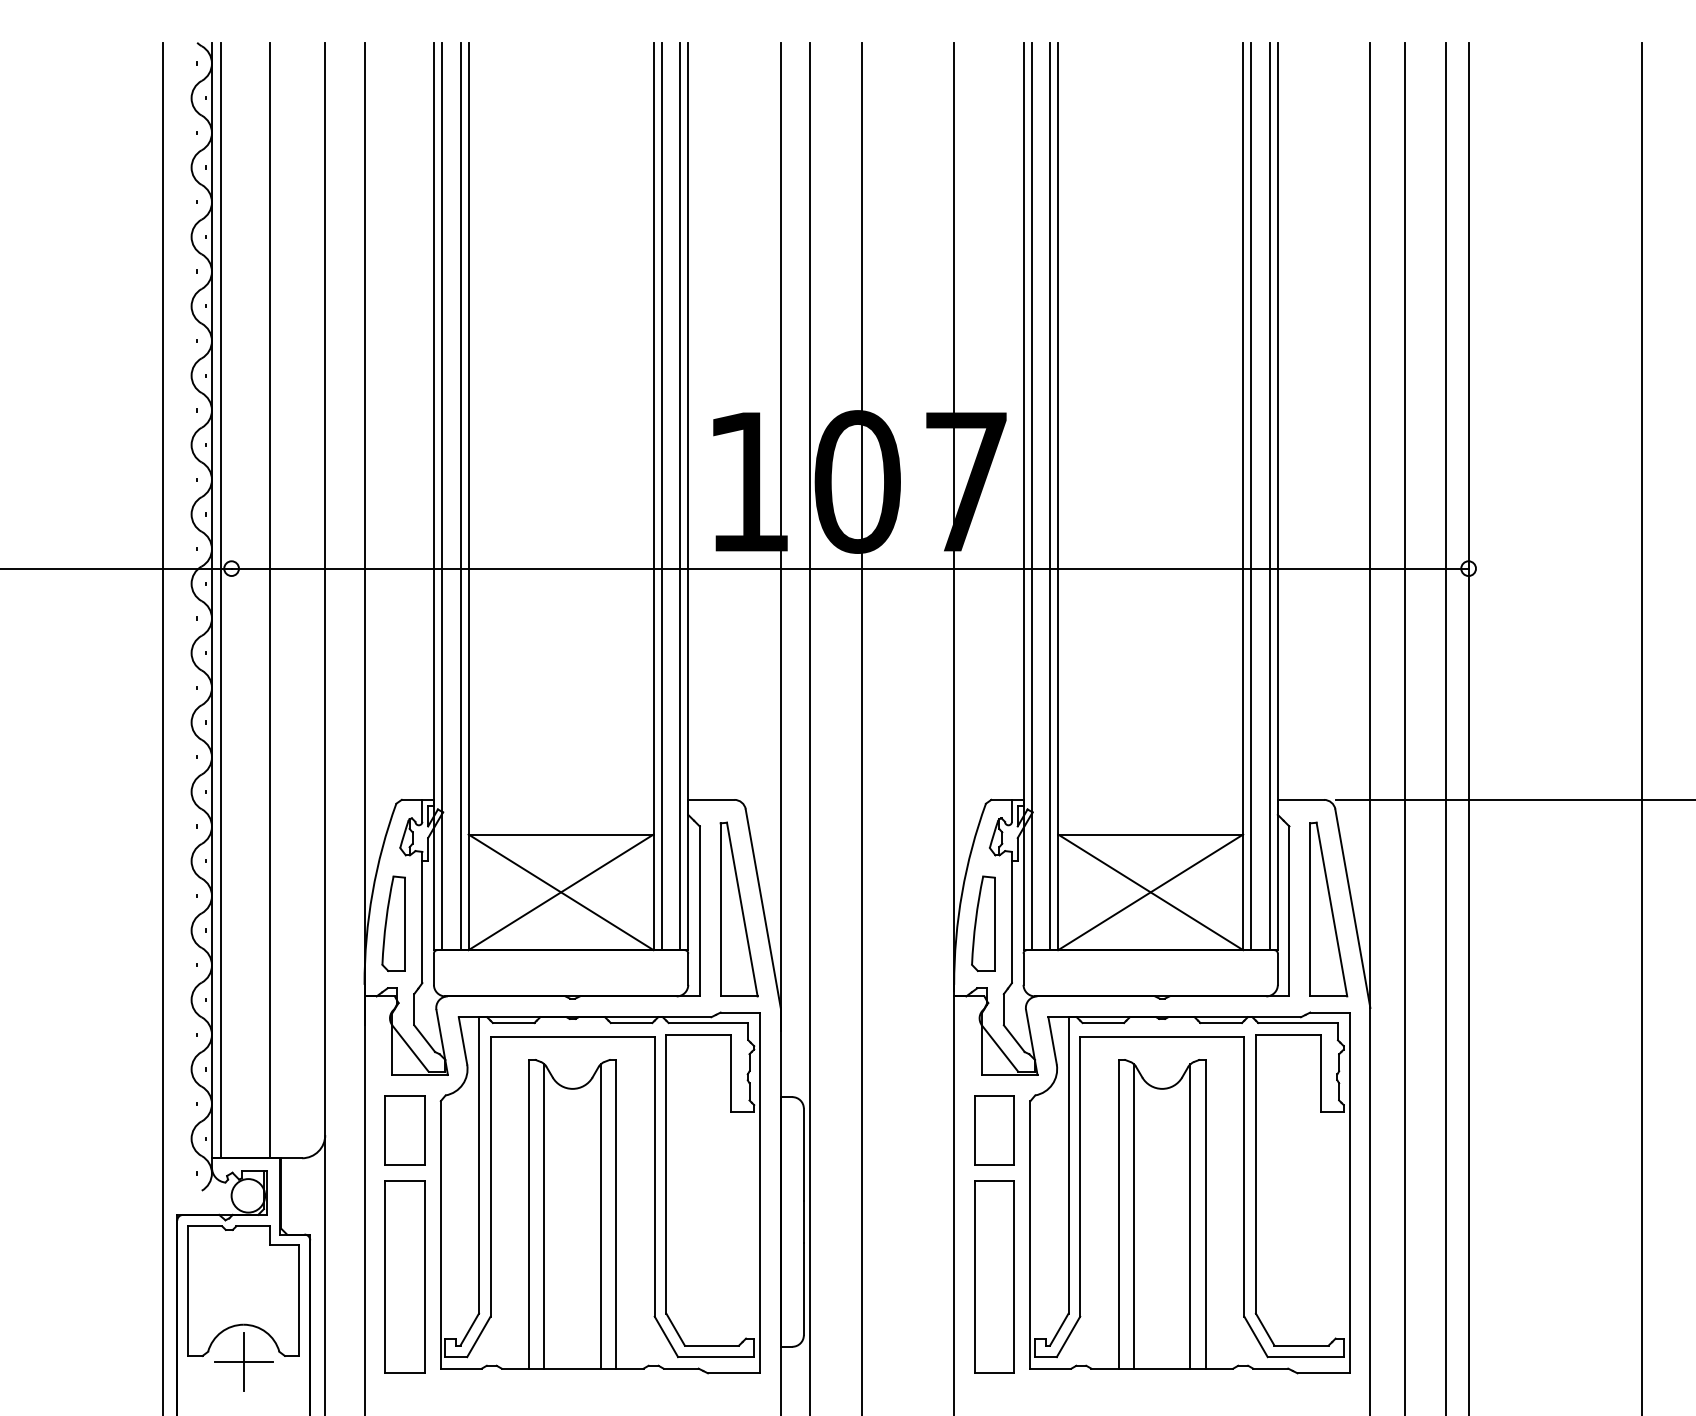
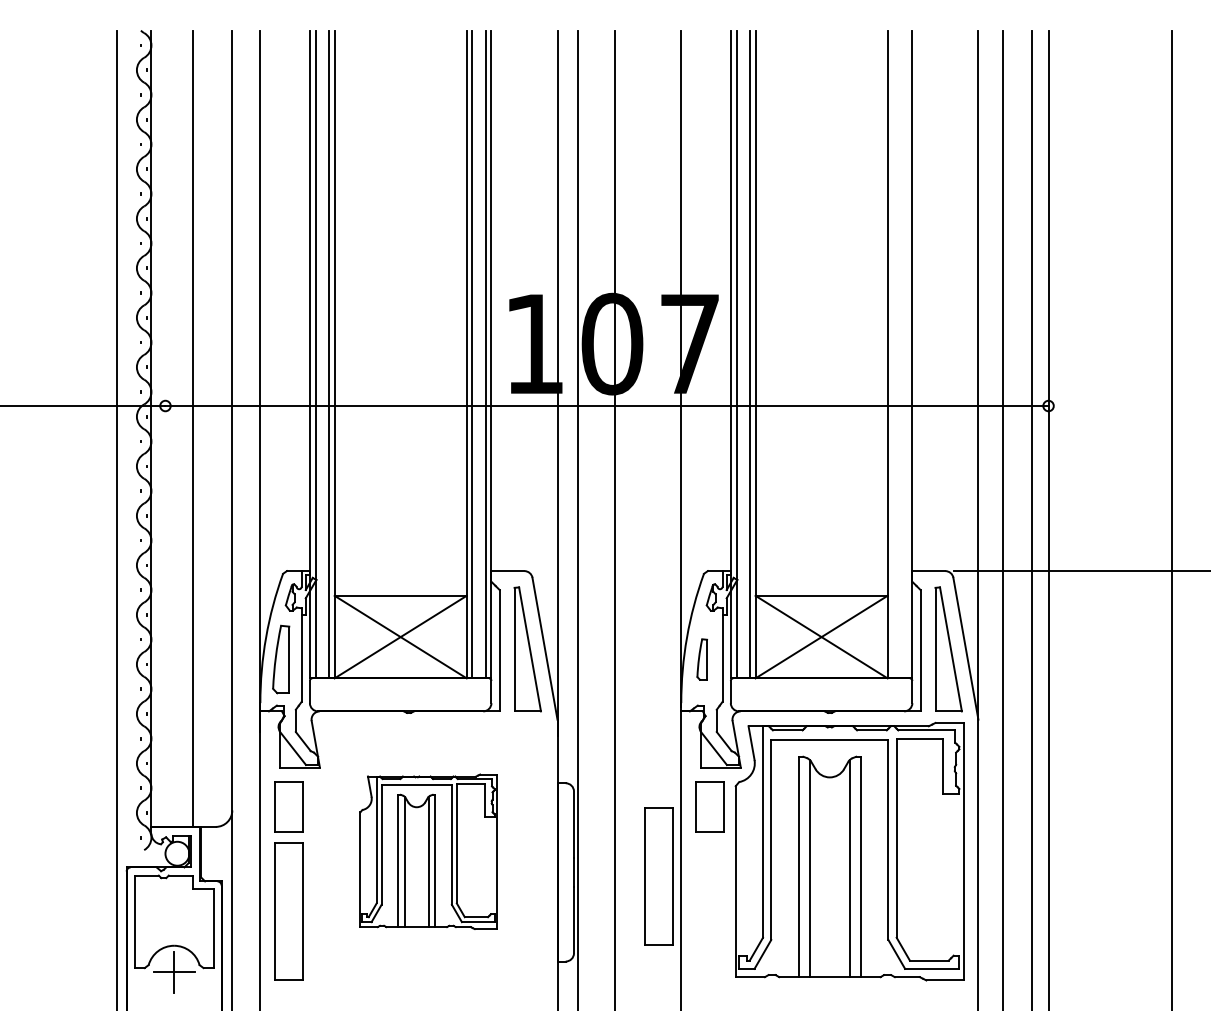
line: (1251, 496) -> (893, 354), removed
line: (1269, 496) -> (906, 354), removed
line: (221, 600) -> (158, 428), removed
part: (983, 923) -> (702, 659), size x0.6
part: (600, 1192) -> (428, 851), size x0.6
part: (993, 1276) -> (658, 876), moved

